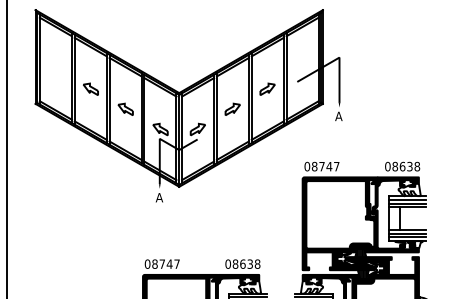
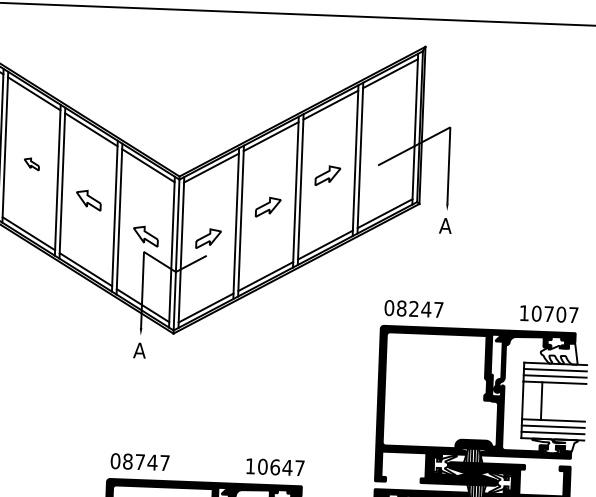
part: (90, 88) -> (31, 163), size x0.6
text: (321, 166) -> (413, 308), 08747 -> 08247
text: (402, 166) -> (548, 313), 08638 -> 10707
text: (242, 263) -> (274, 466), 08638 -> 10647

